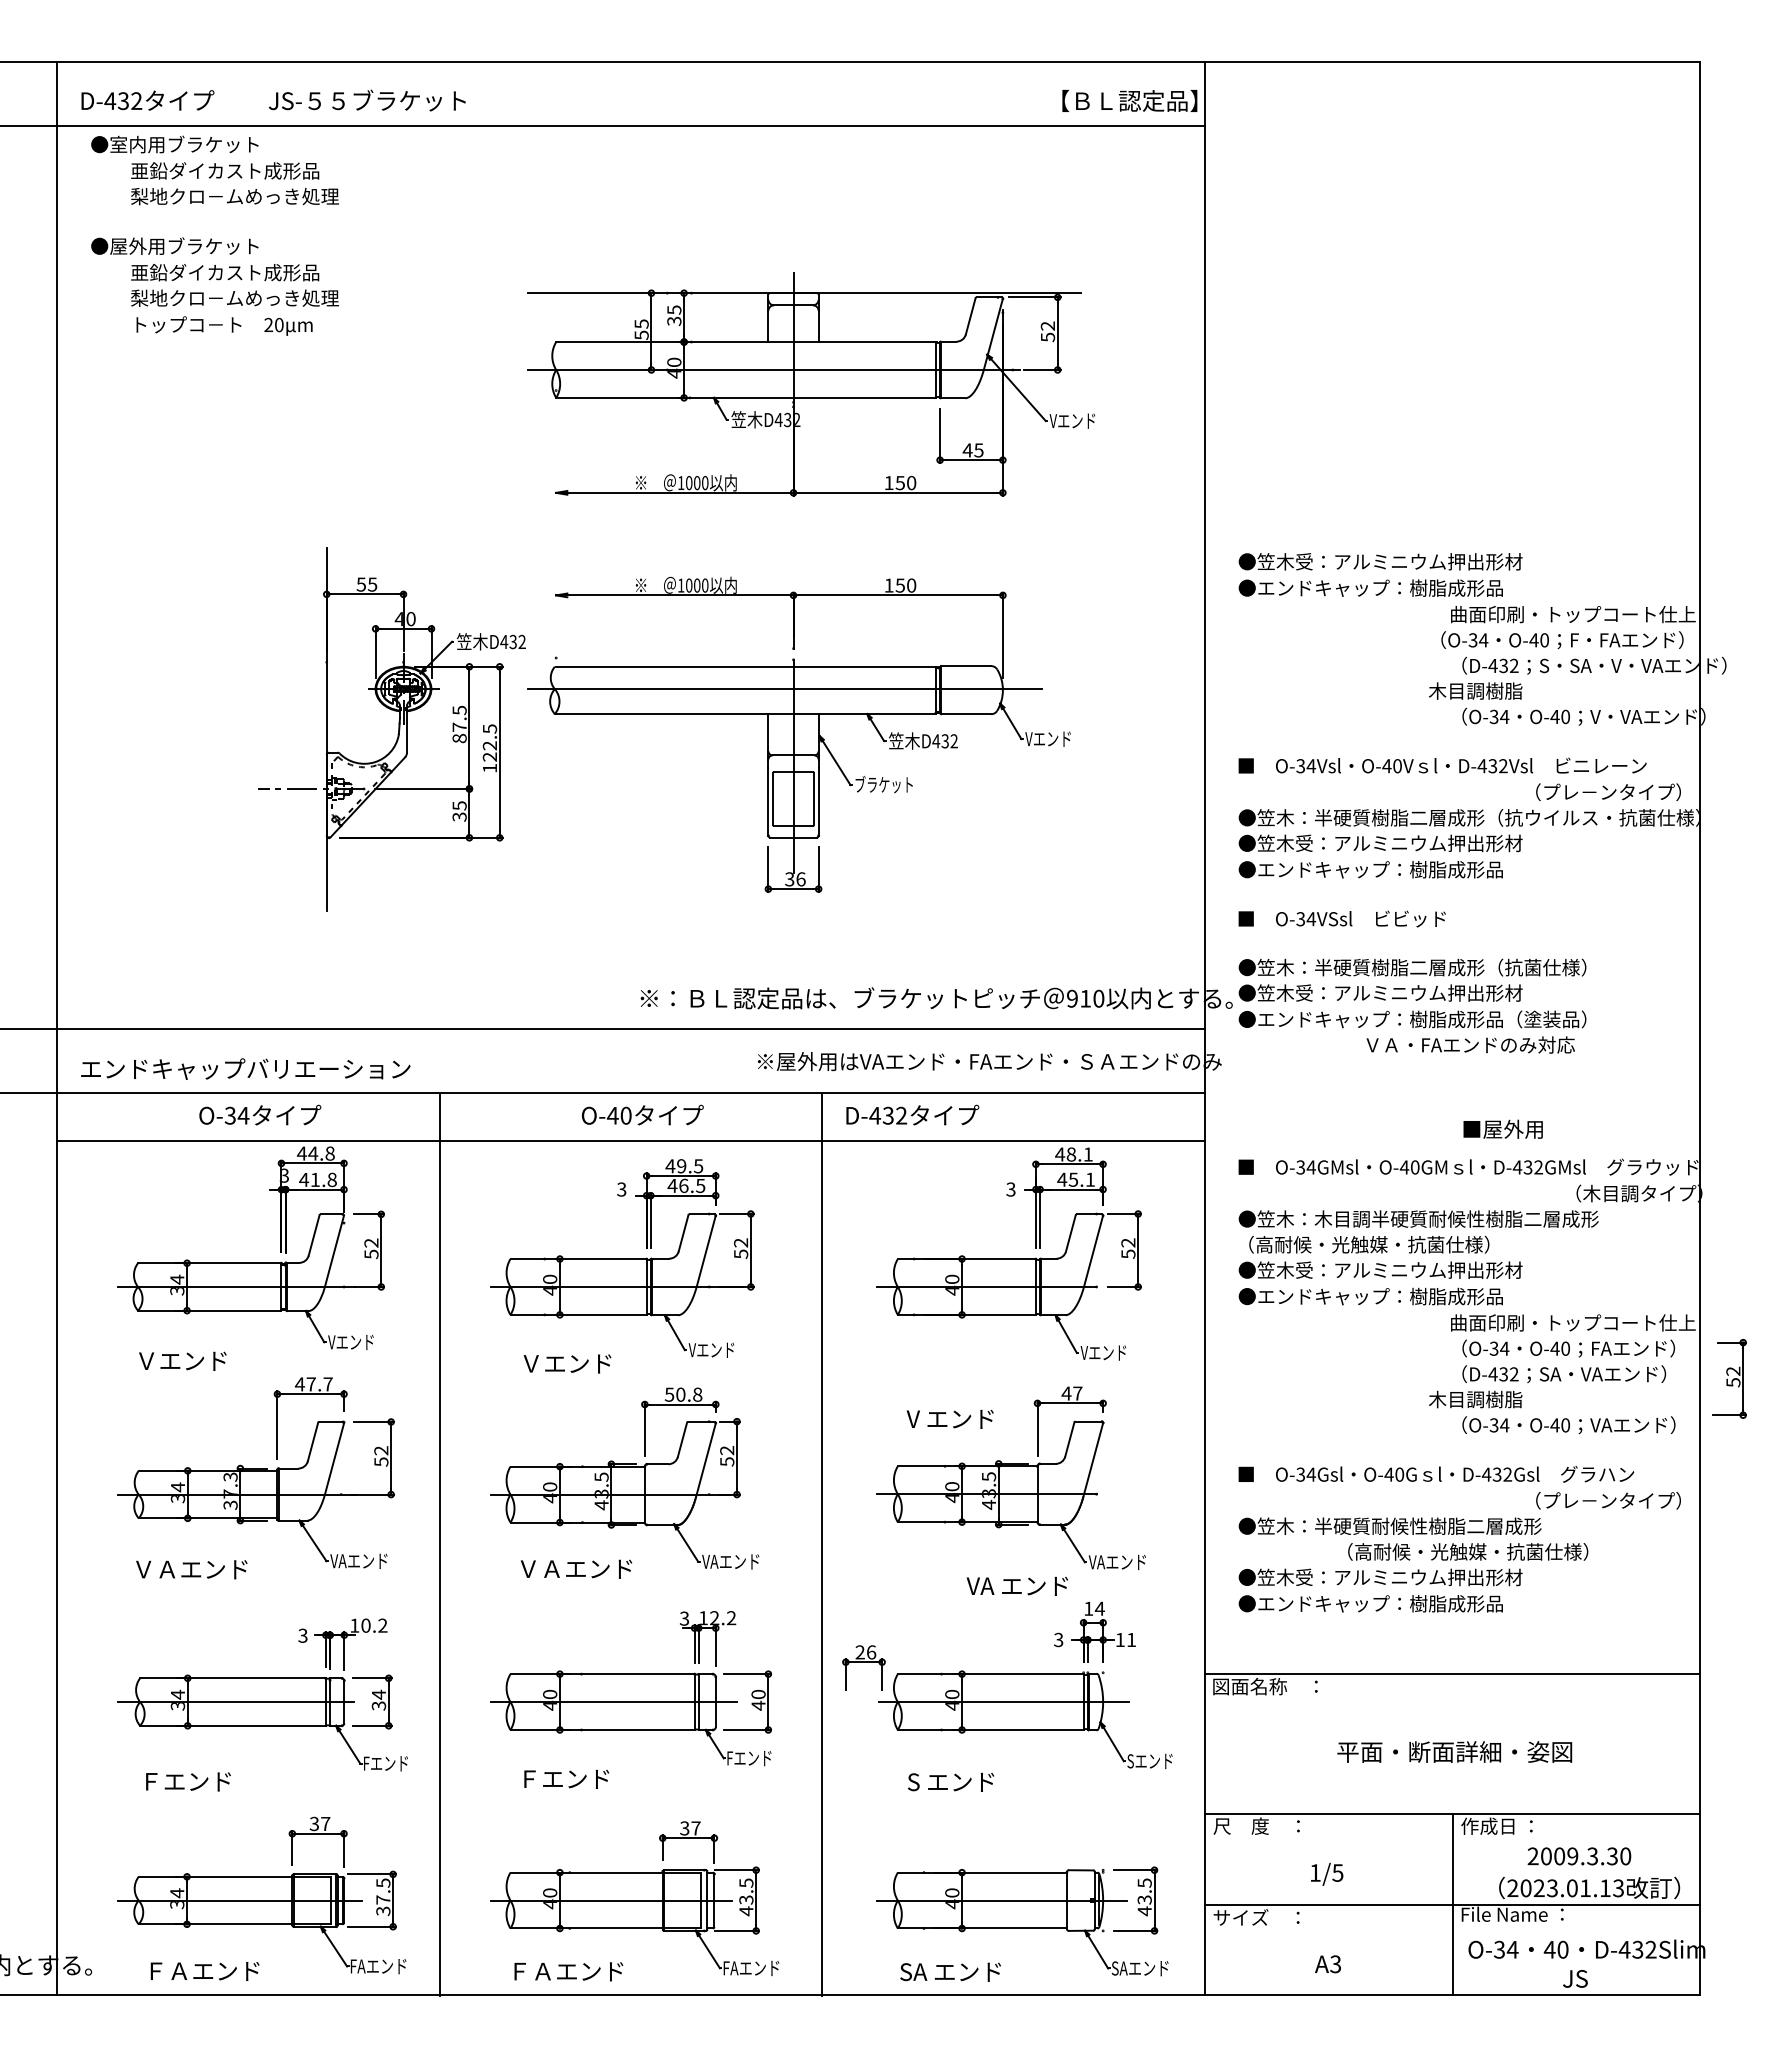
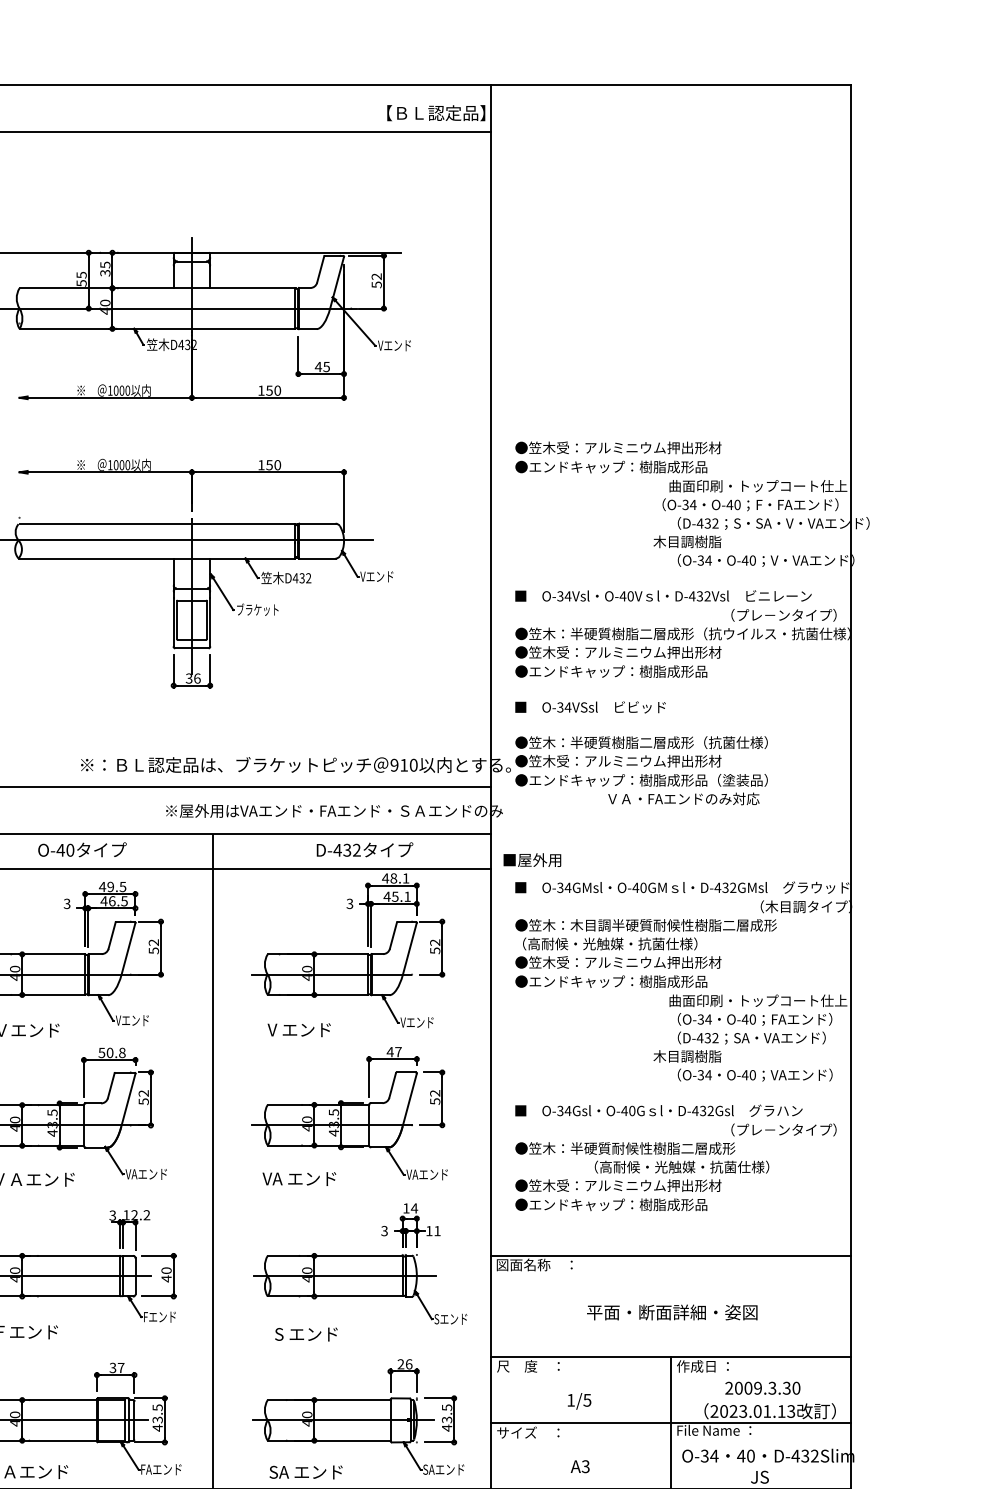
text: (912, 1114) -> (364, 849), moved
text: (1502, 1128) -> (531, 859), moved
part: (1729, 1378) -> (432, 1098), moved
text: (949, 1418) -> (298, 1029), moved
text: (1016, 1585) -> (298, 1178), moved
part: (863, 1667) -> (403, 1375), moved

